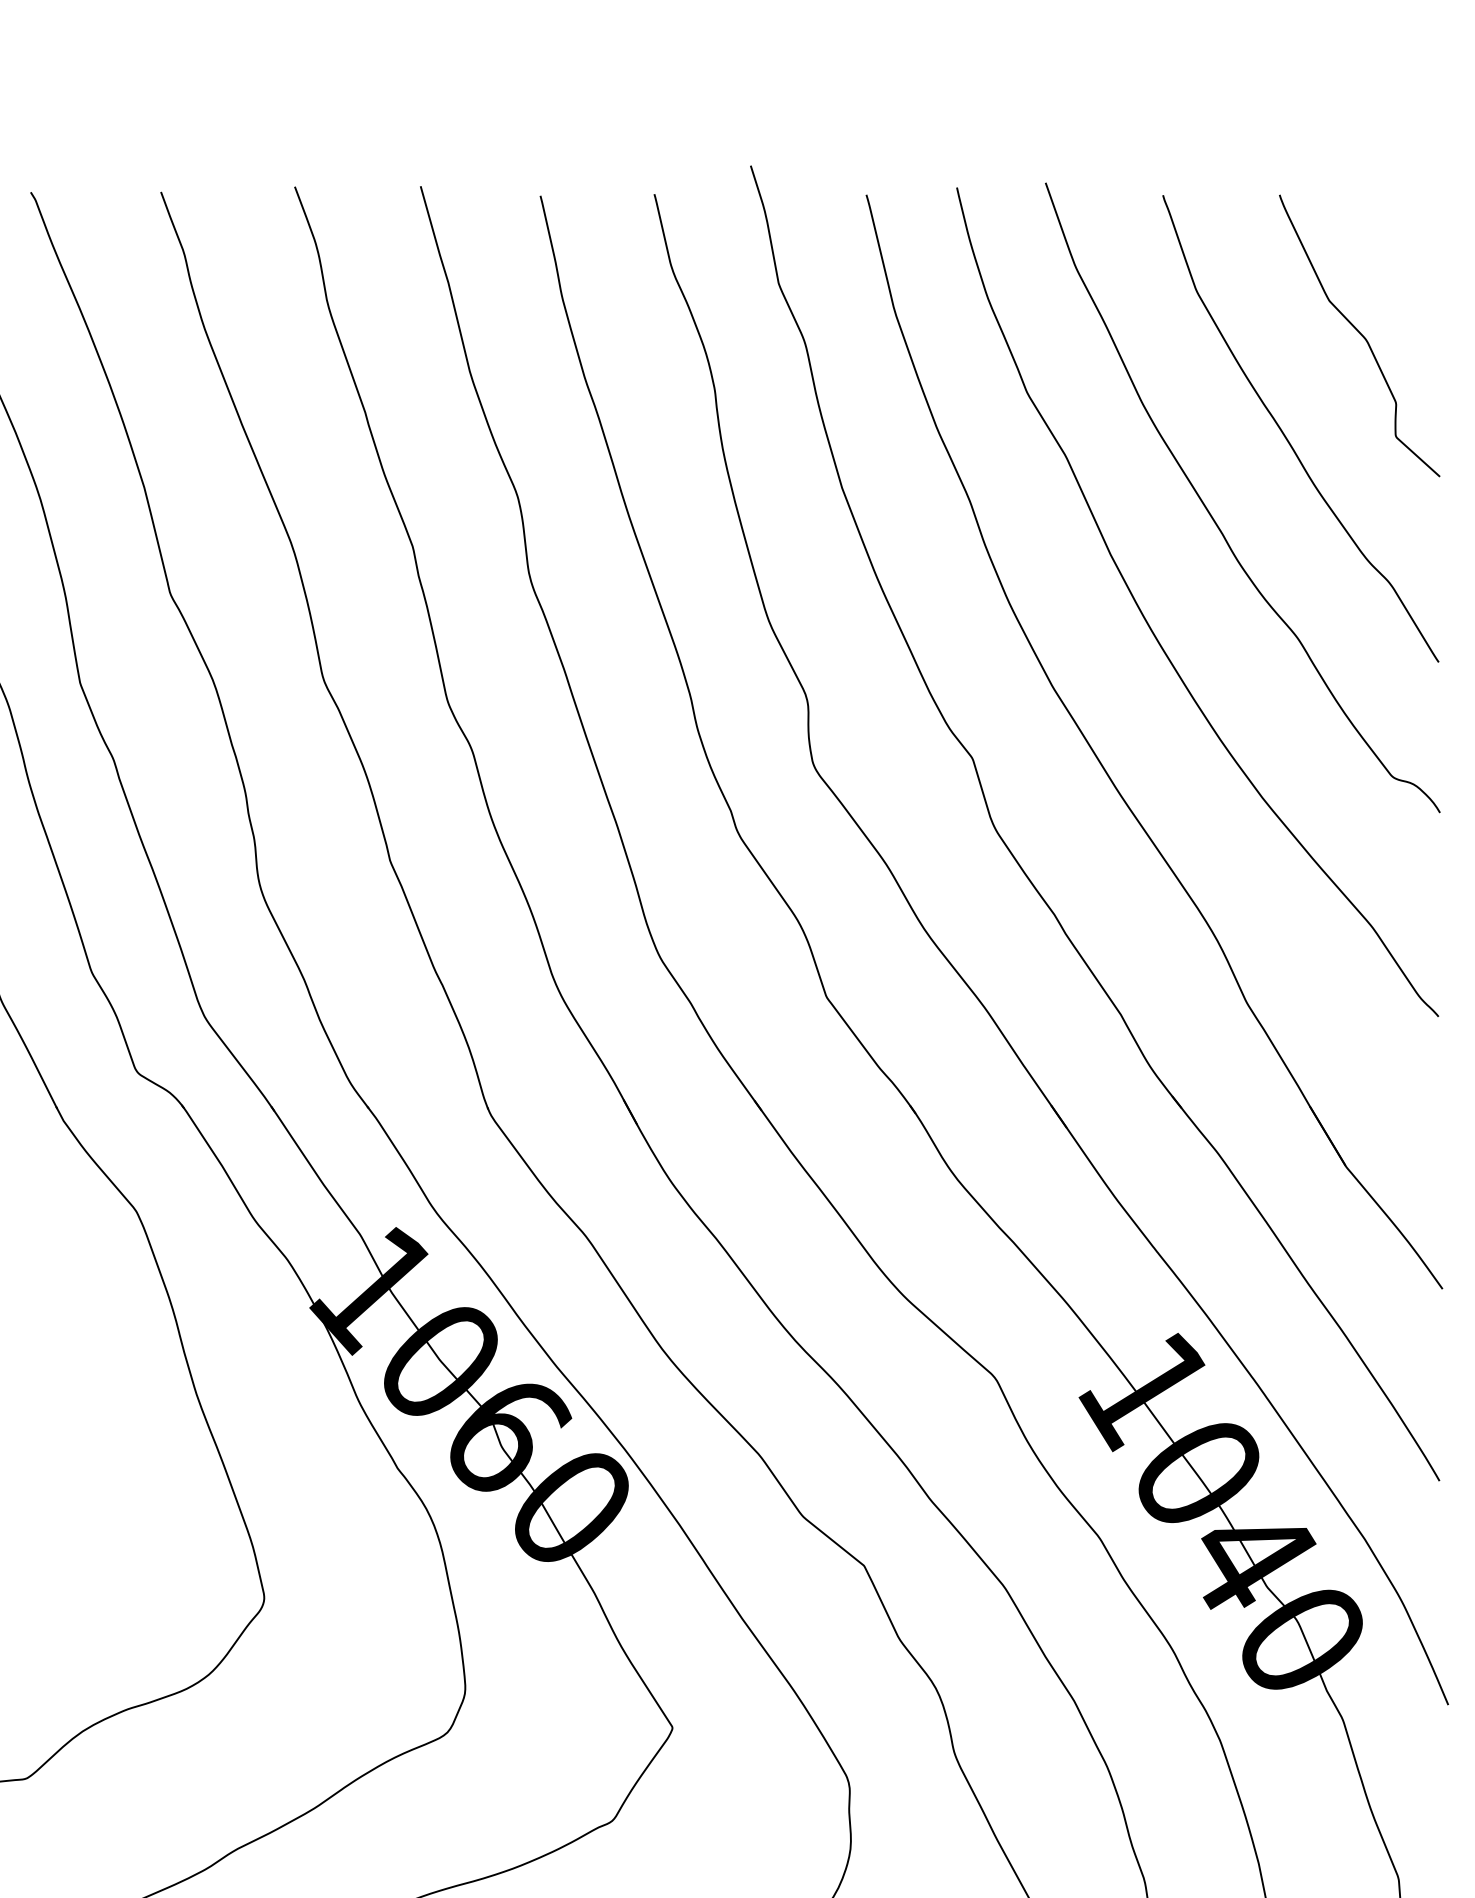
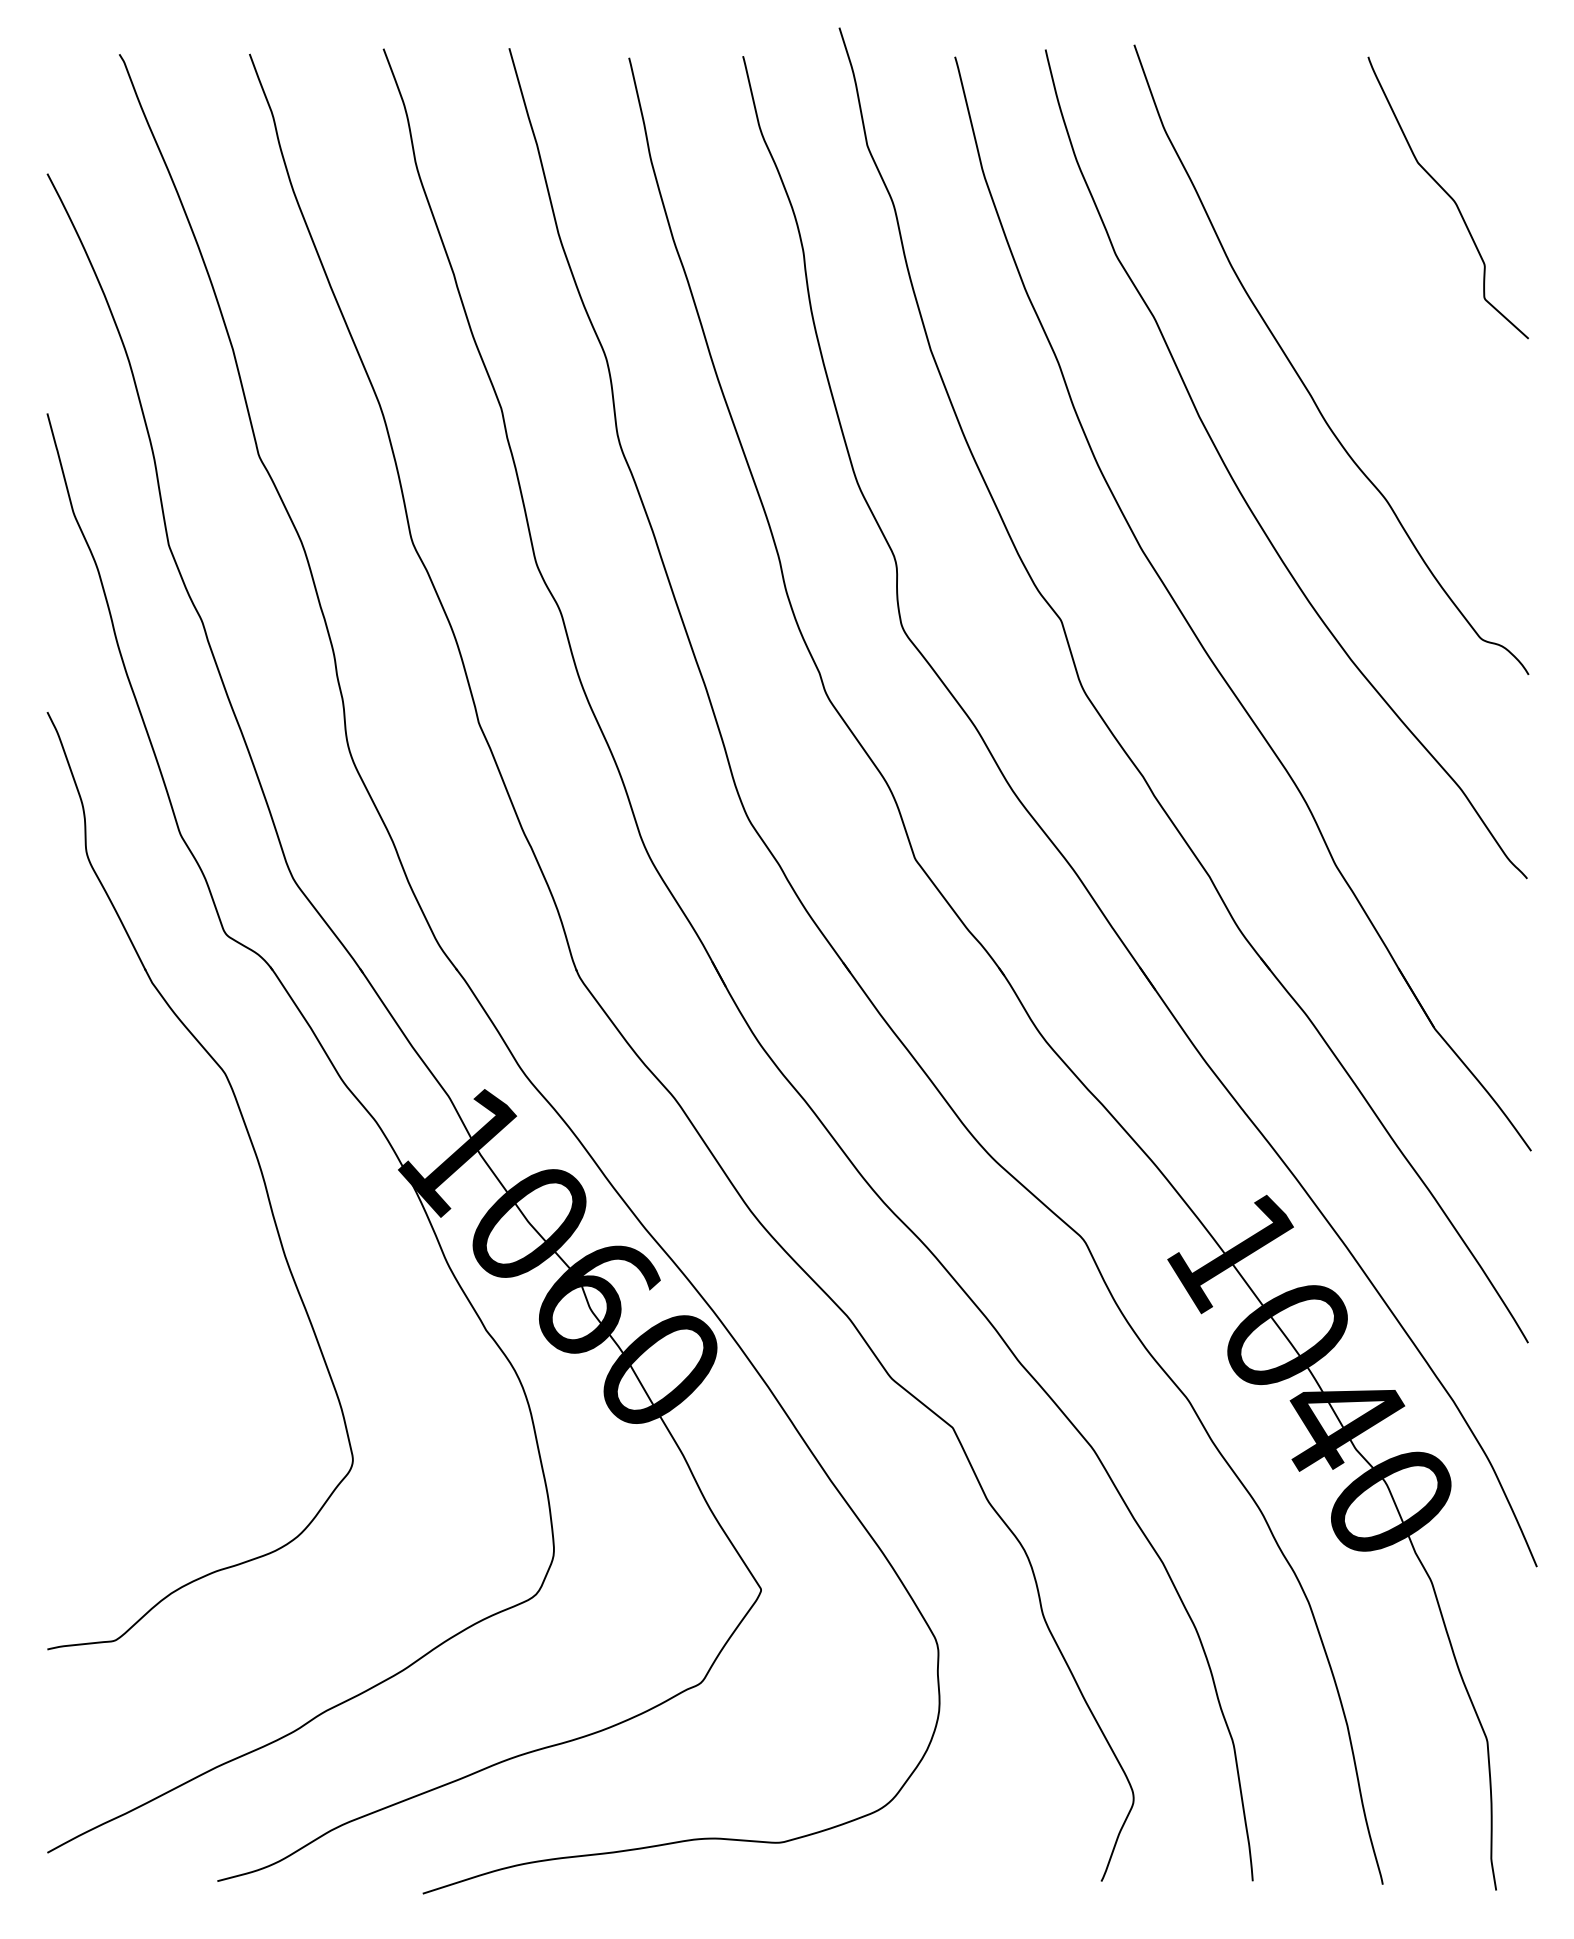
curve: (1287, 438) -> (1376, 300), removed

